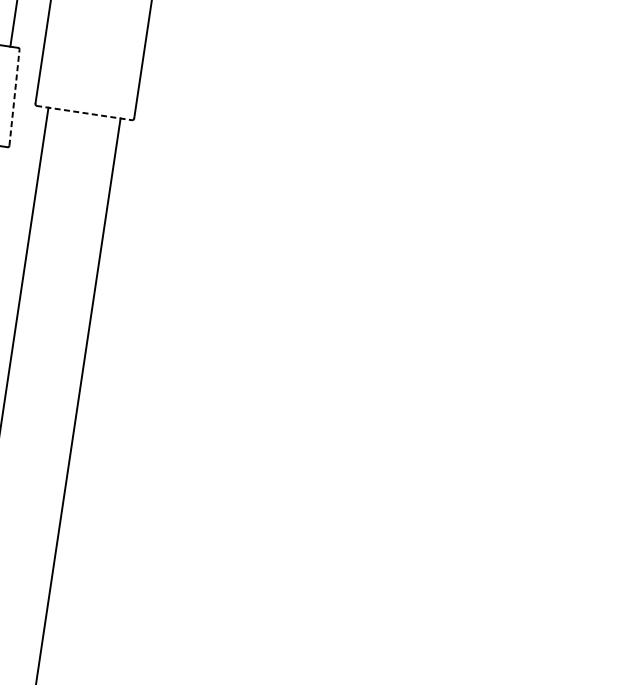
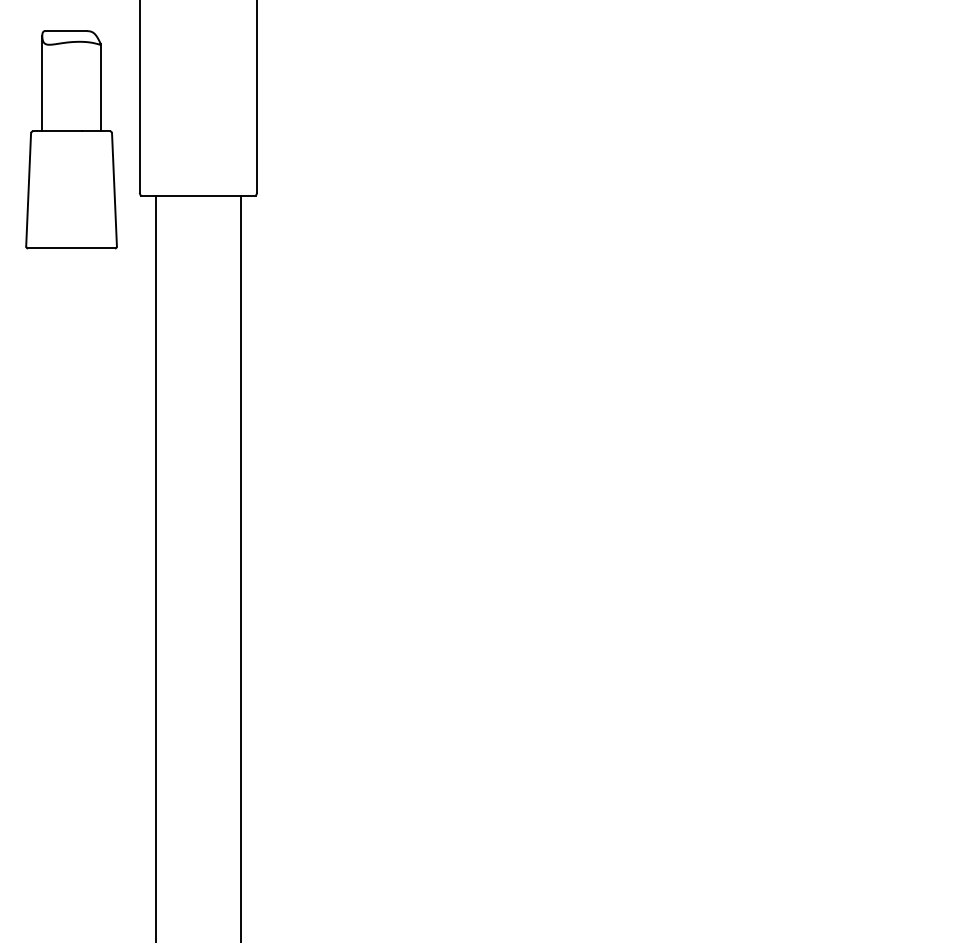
line: (14, 97) -> (114, 189), dashed -> solid
line: (84, 113) -> (198, 195), dashed -> solid

